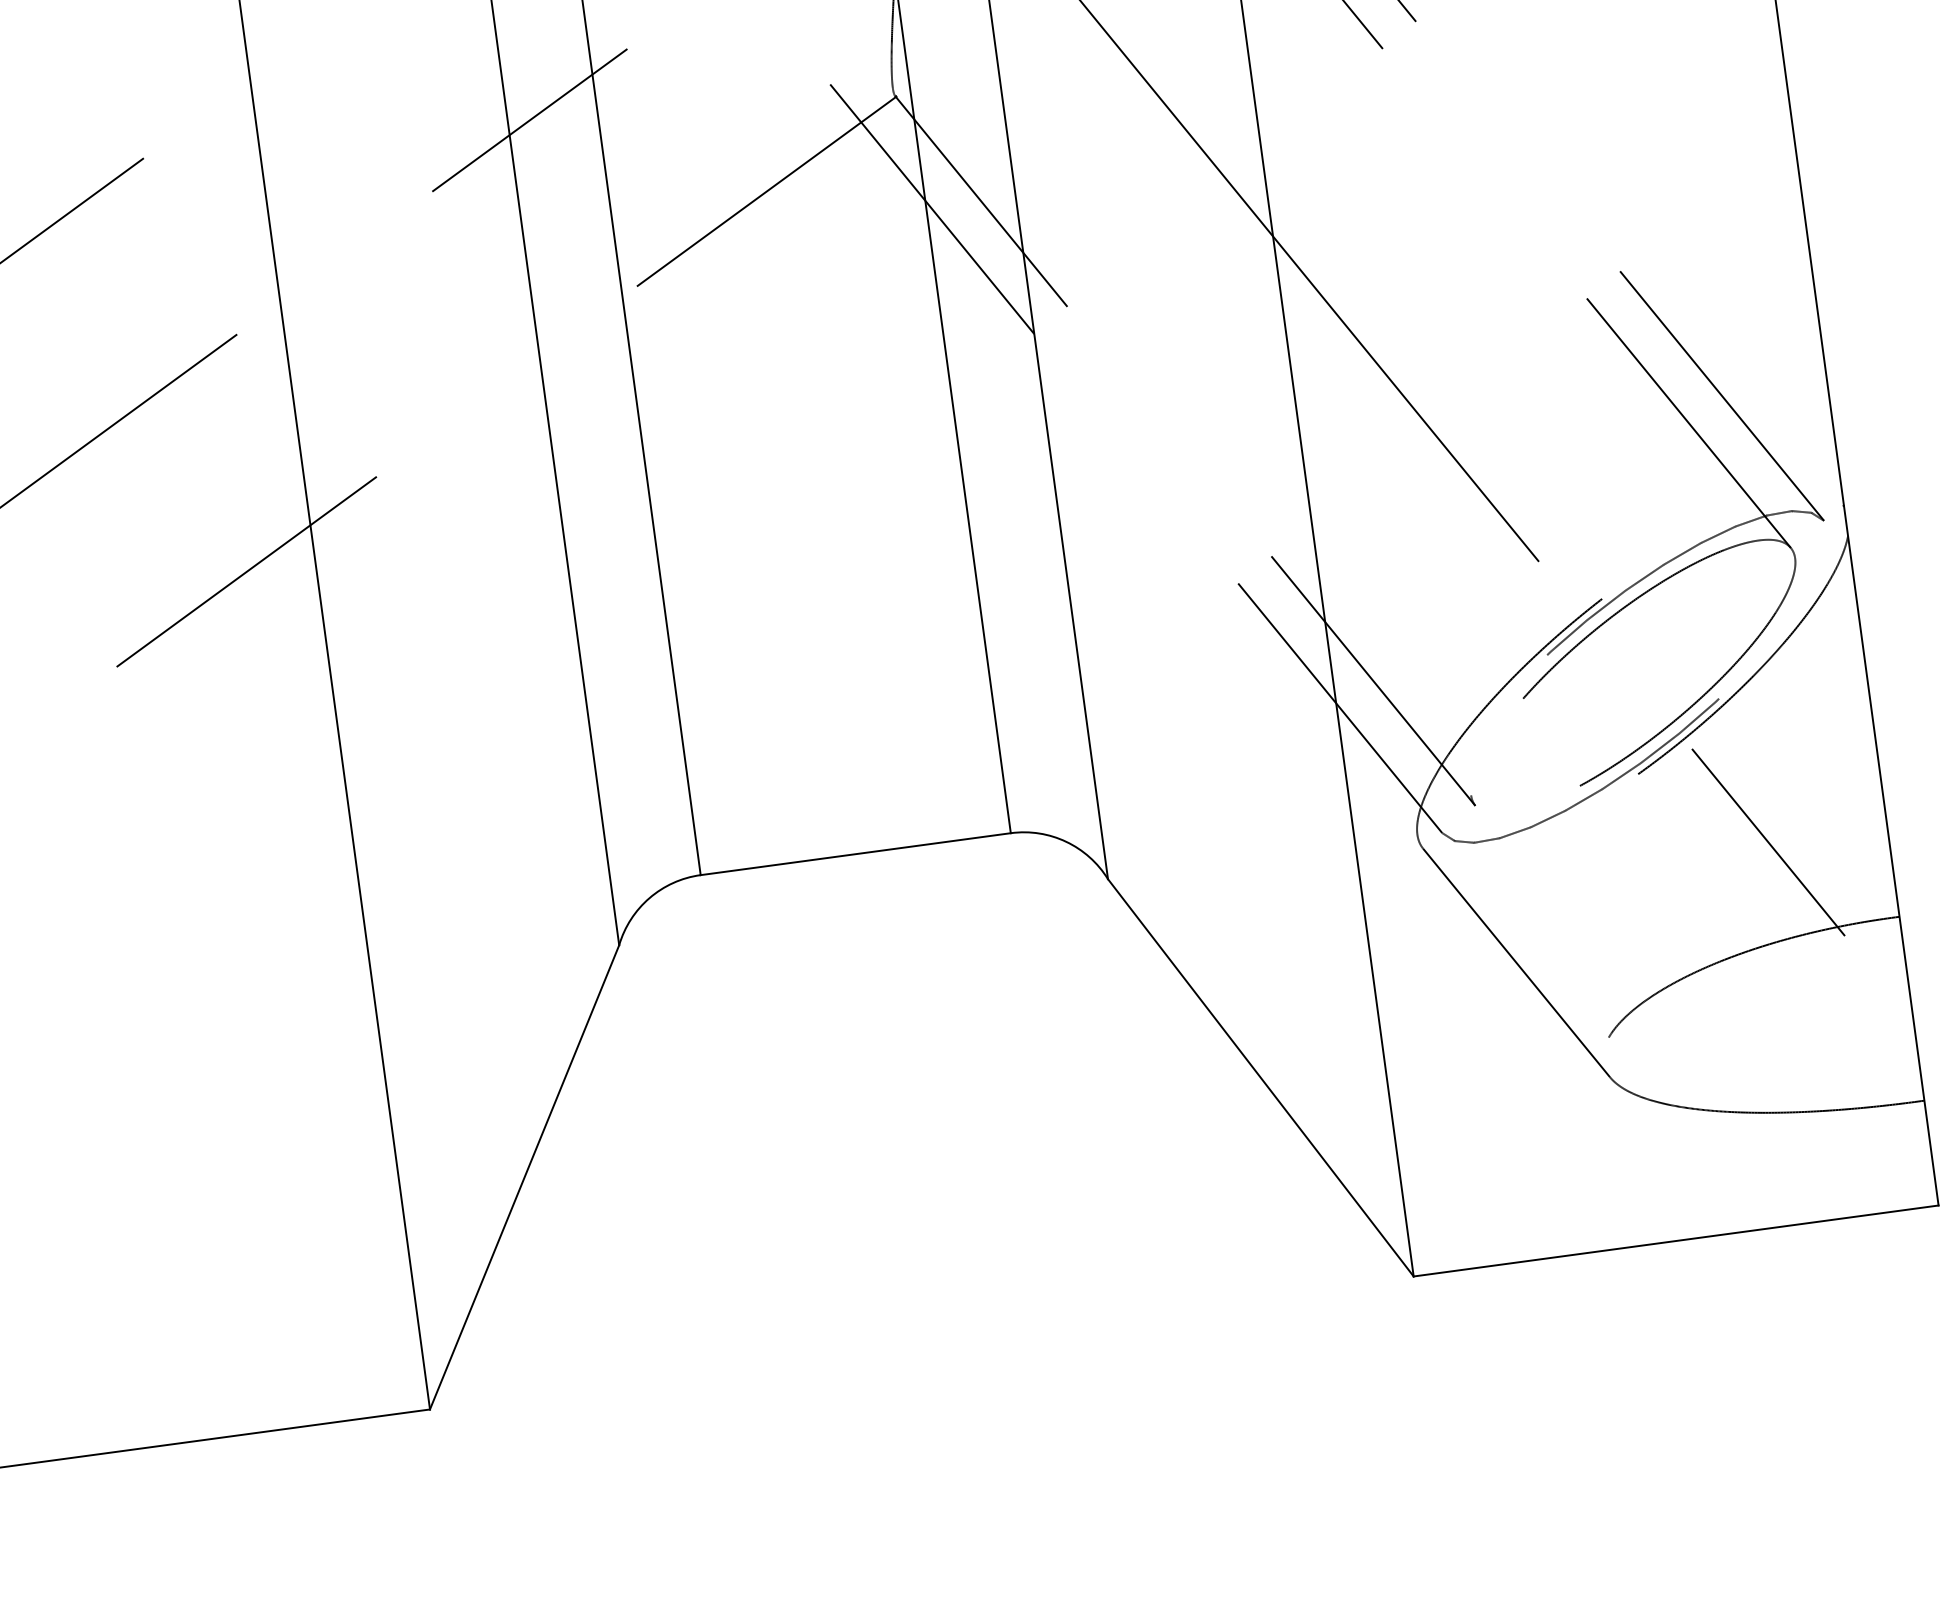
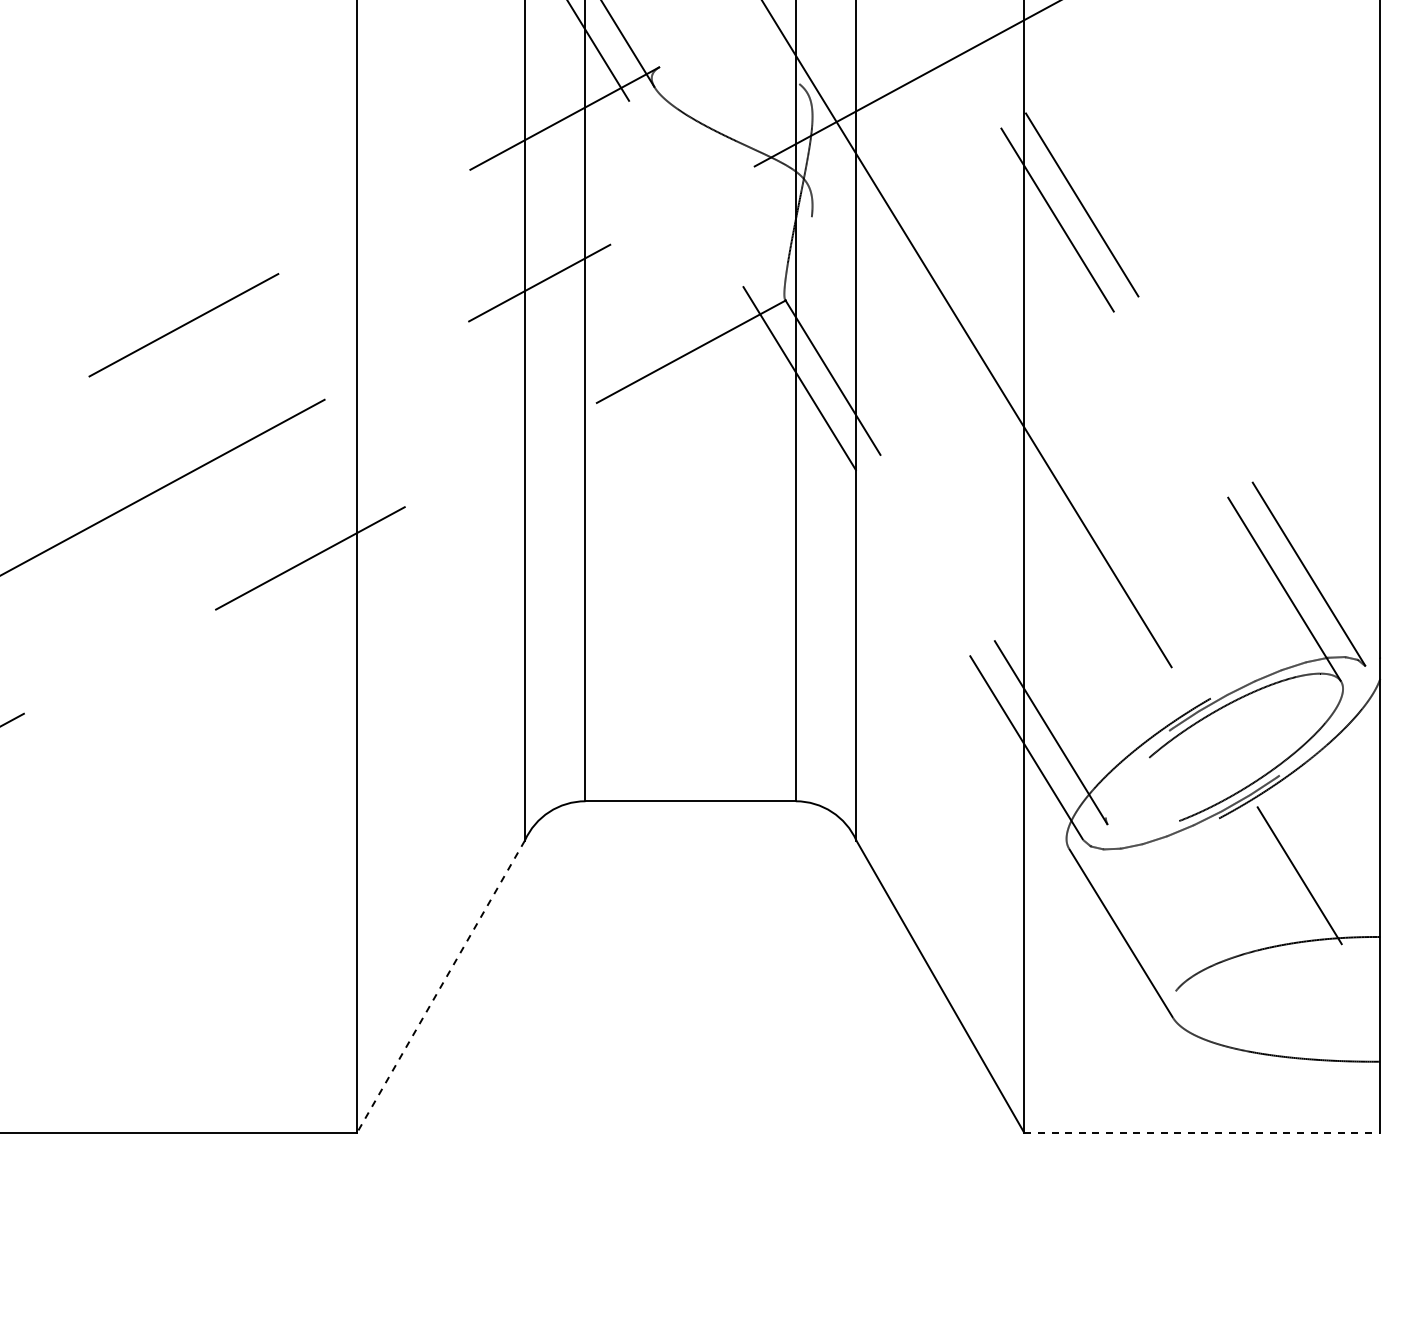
line: (524, 1178) -> (440, 987), solid -> dashed
line: (1676, 1240) -> (1202, 1132), solid -> dashed

